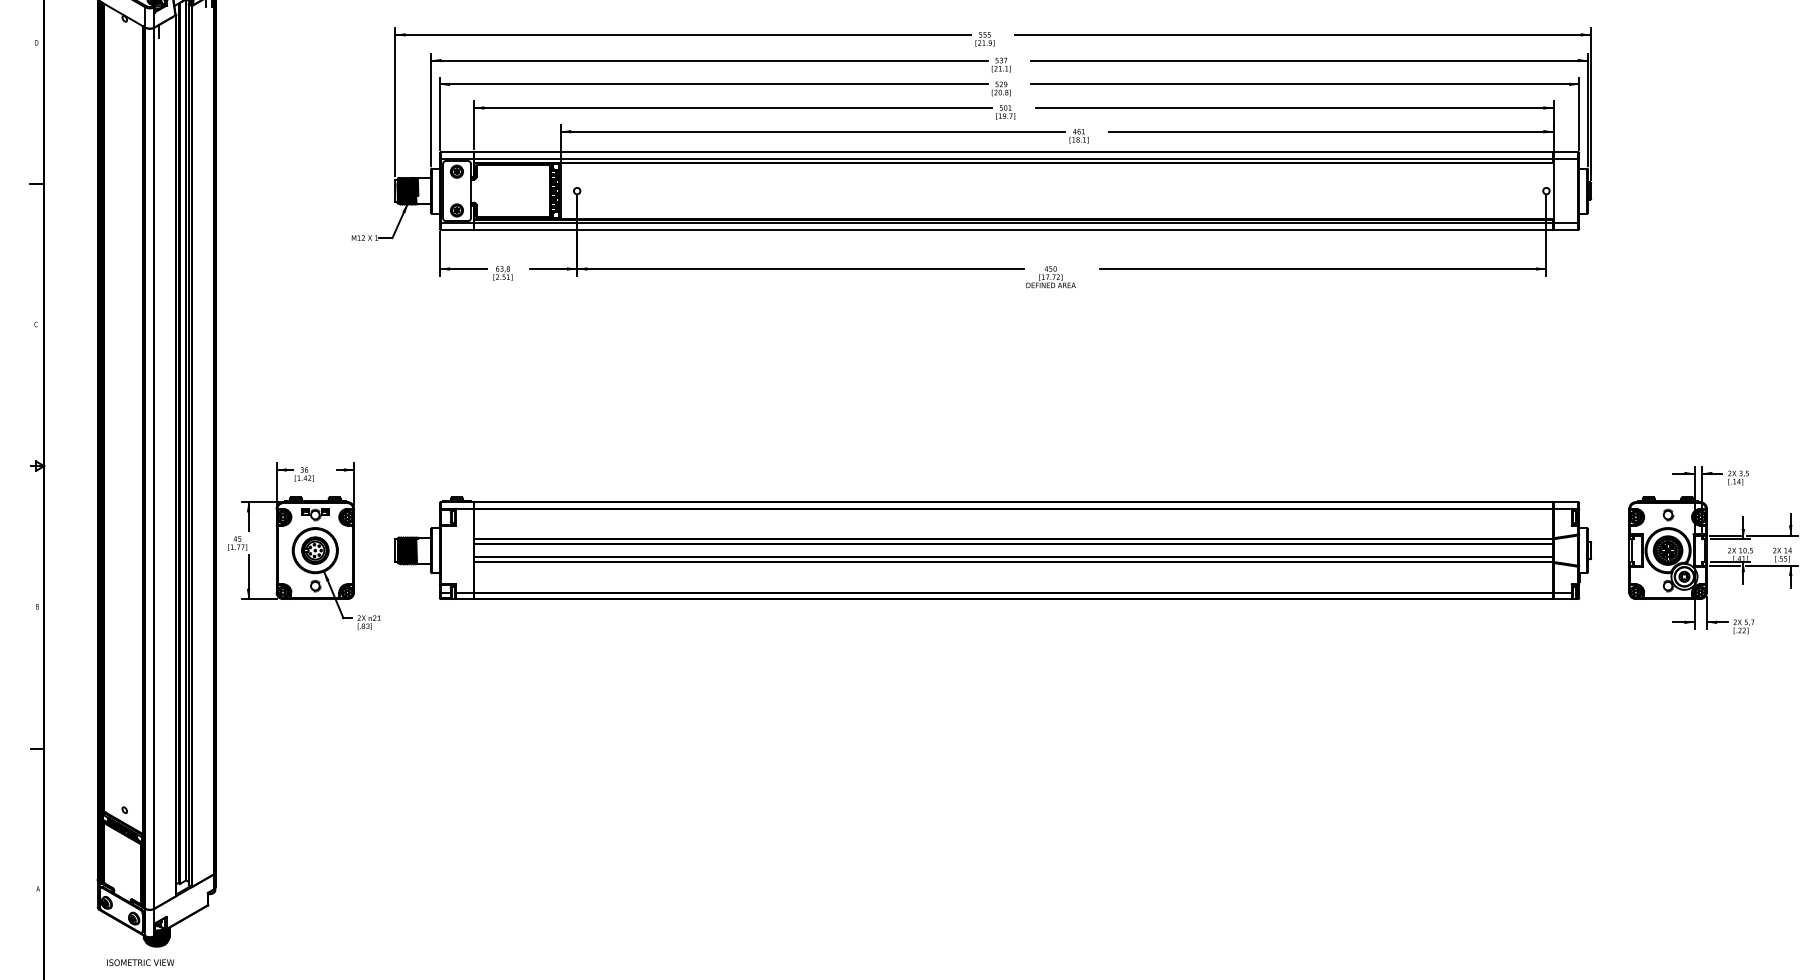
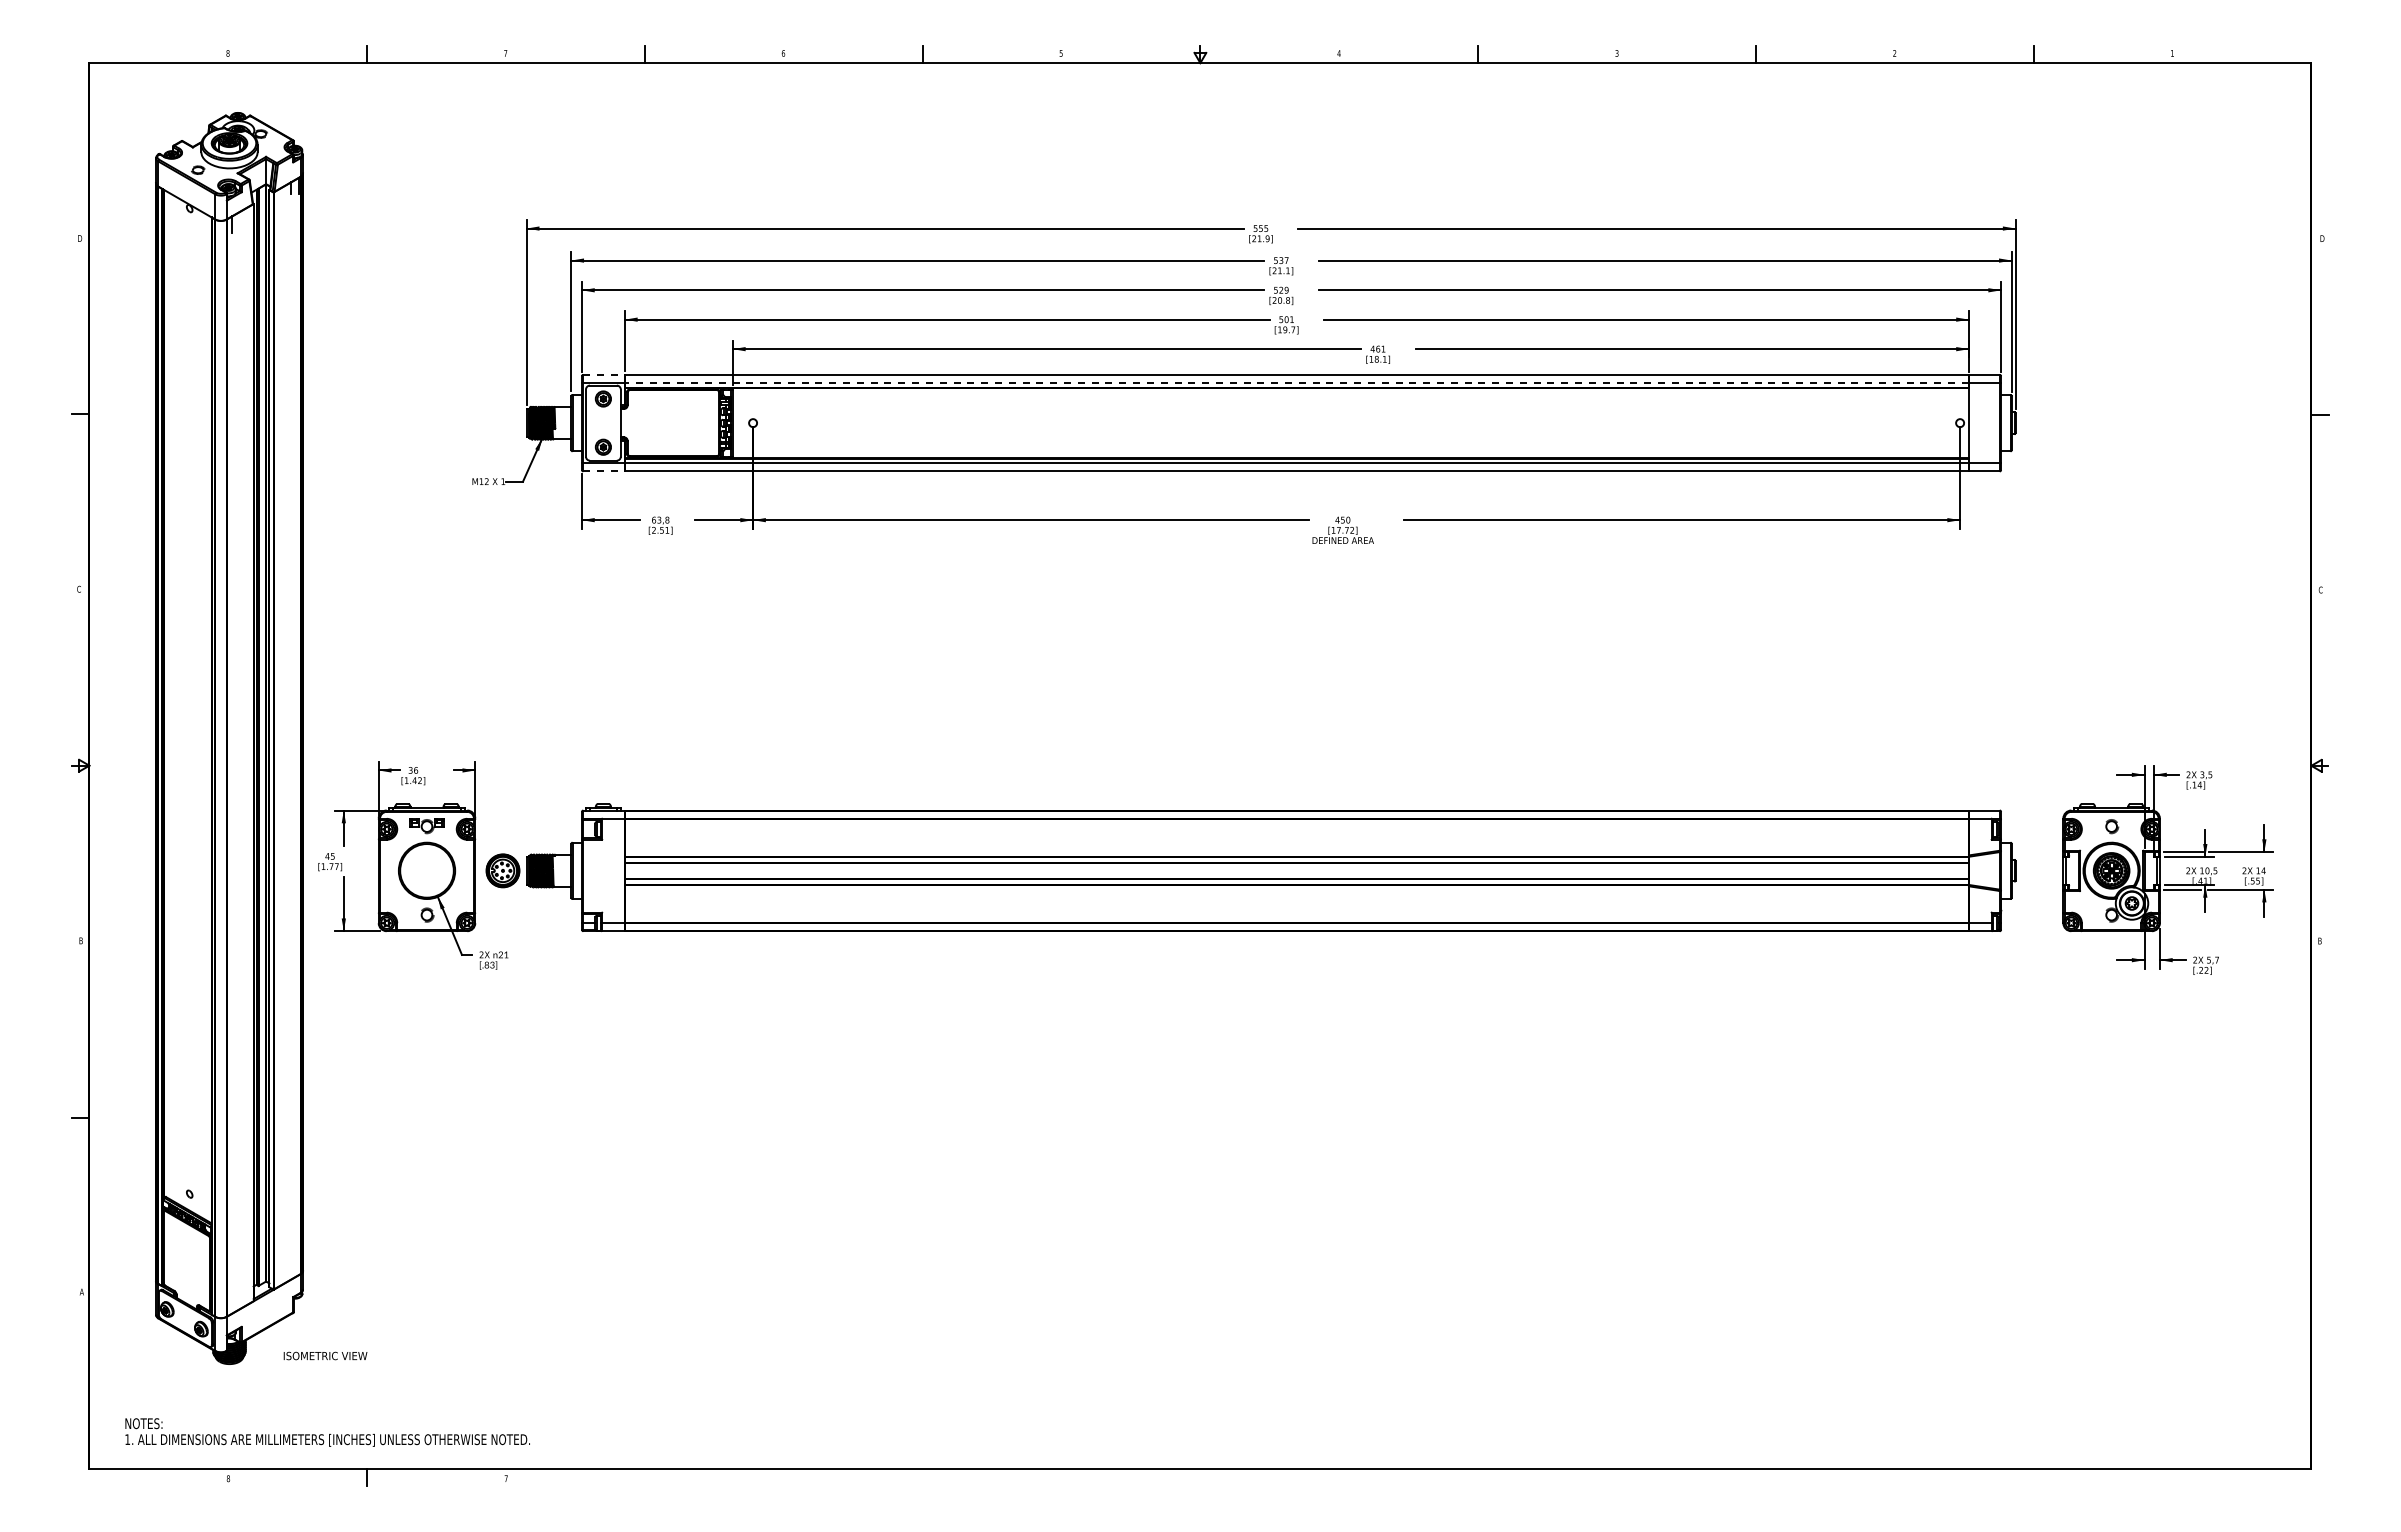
line: (457, 152) -> (604, 374), solid -> dashed
line: (1013, 158) -> (1296, 382), solid -> dashed
line: (457, 229) -> (604, 471), solid -> dashed
part: (314, 550) -> (502, 870), moved
text: (140, 962) -> (325, 1355), moved

